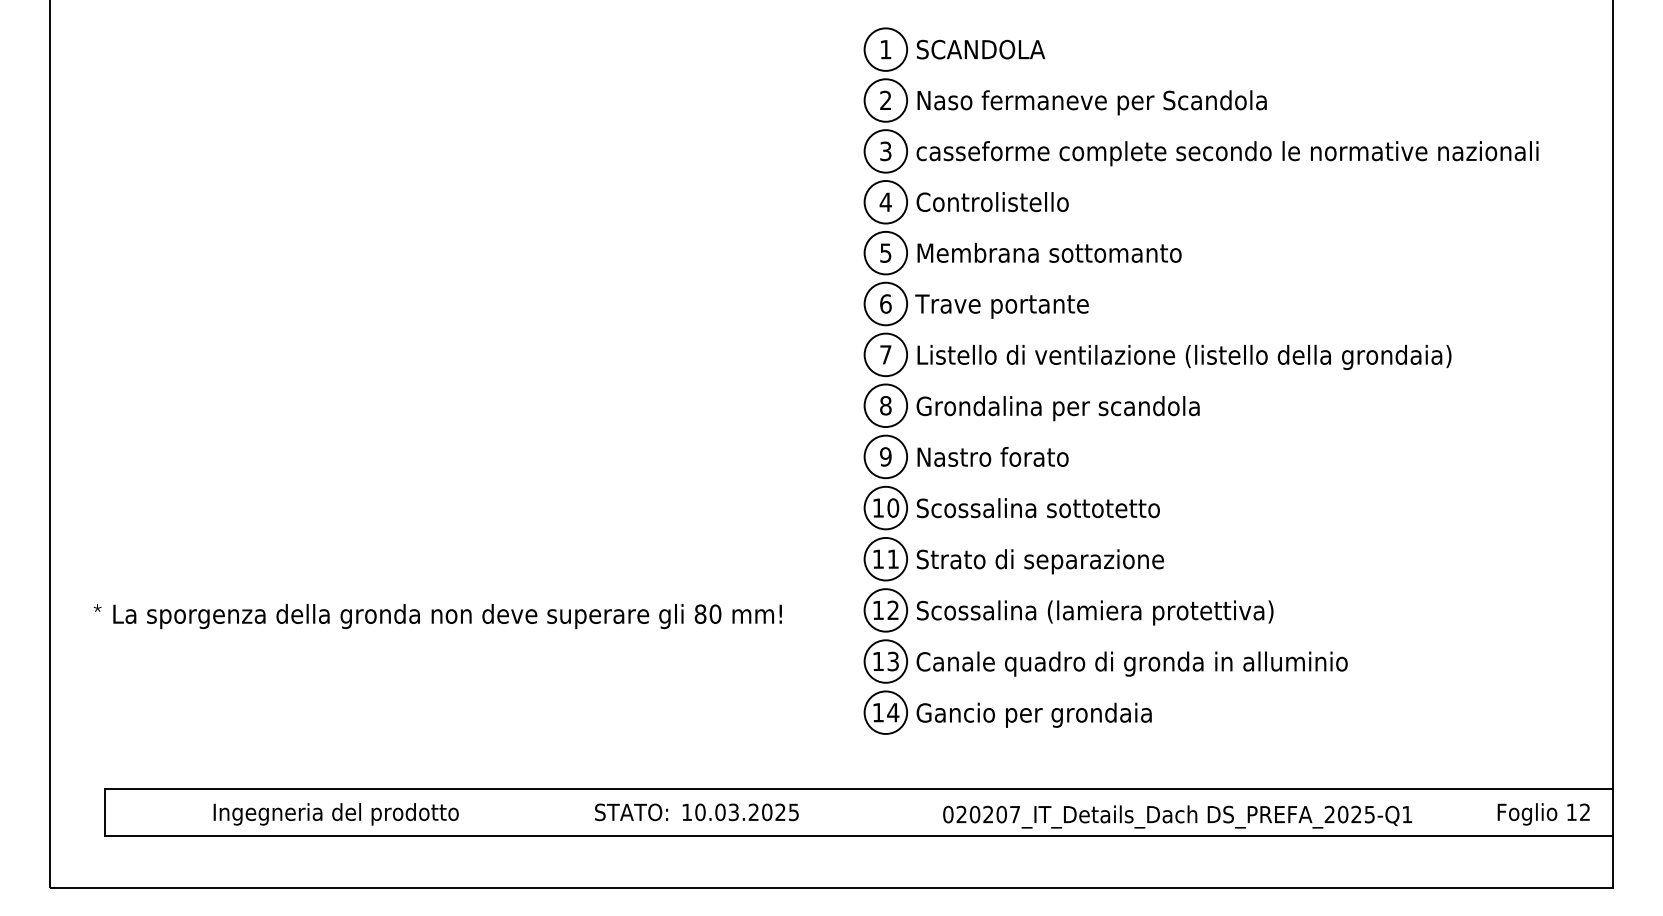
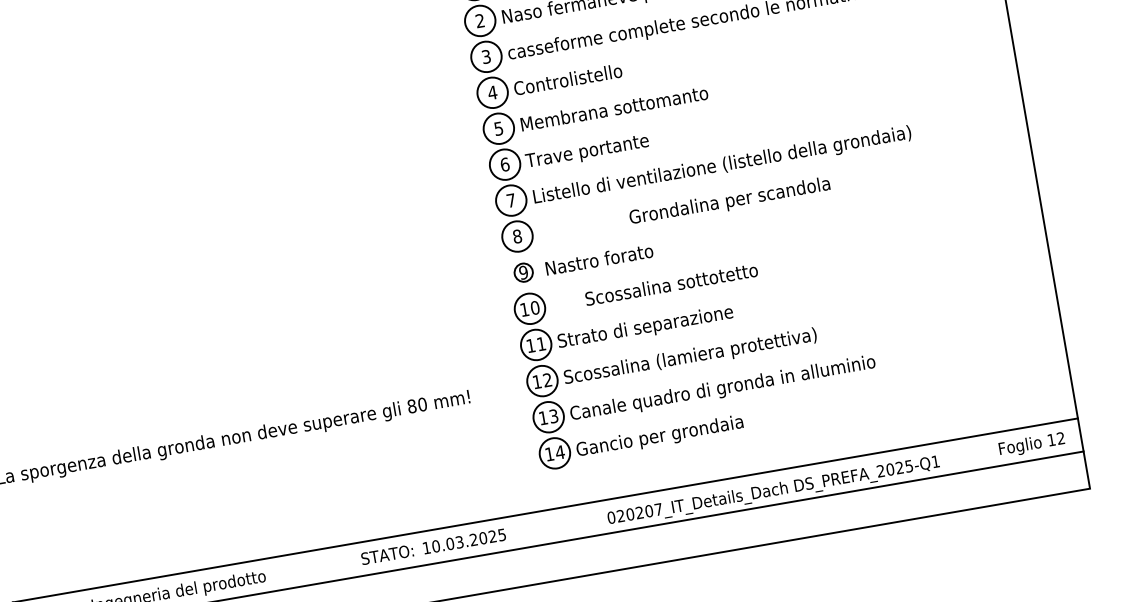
text: (1057, 408) -> (729, 201), moved
circle: (885, 456) -> (523, 272), size x0.6
text: (1037, 508) -> (671, 284), moved

